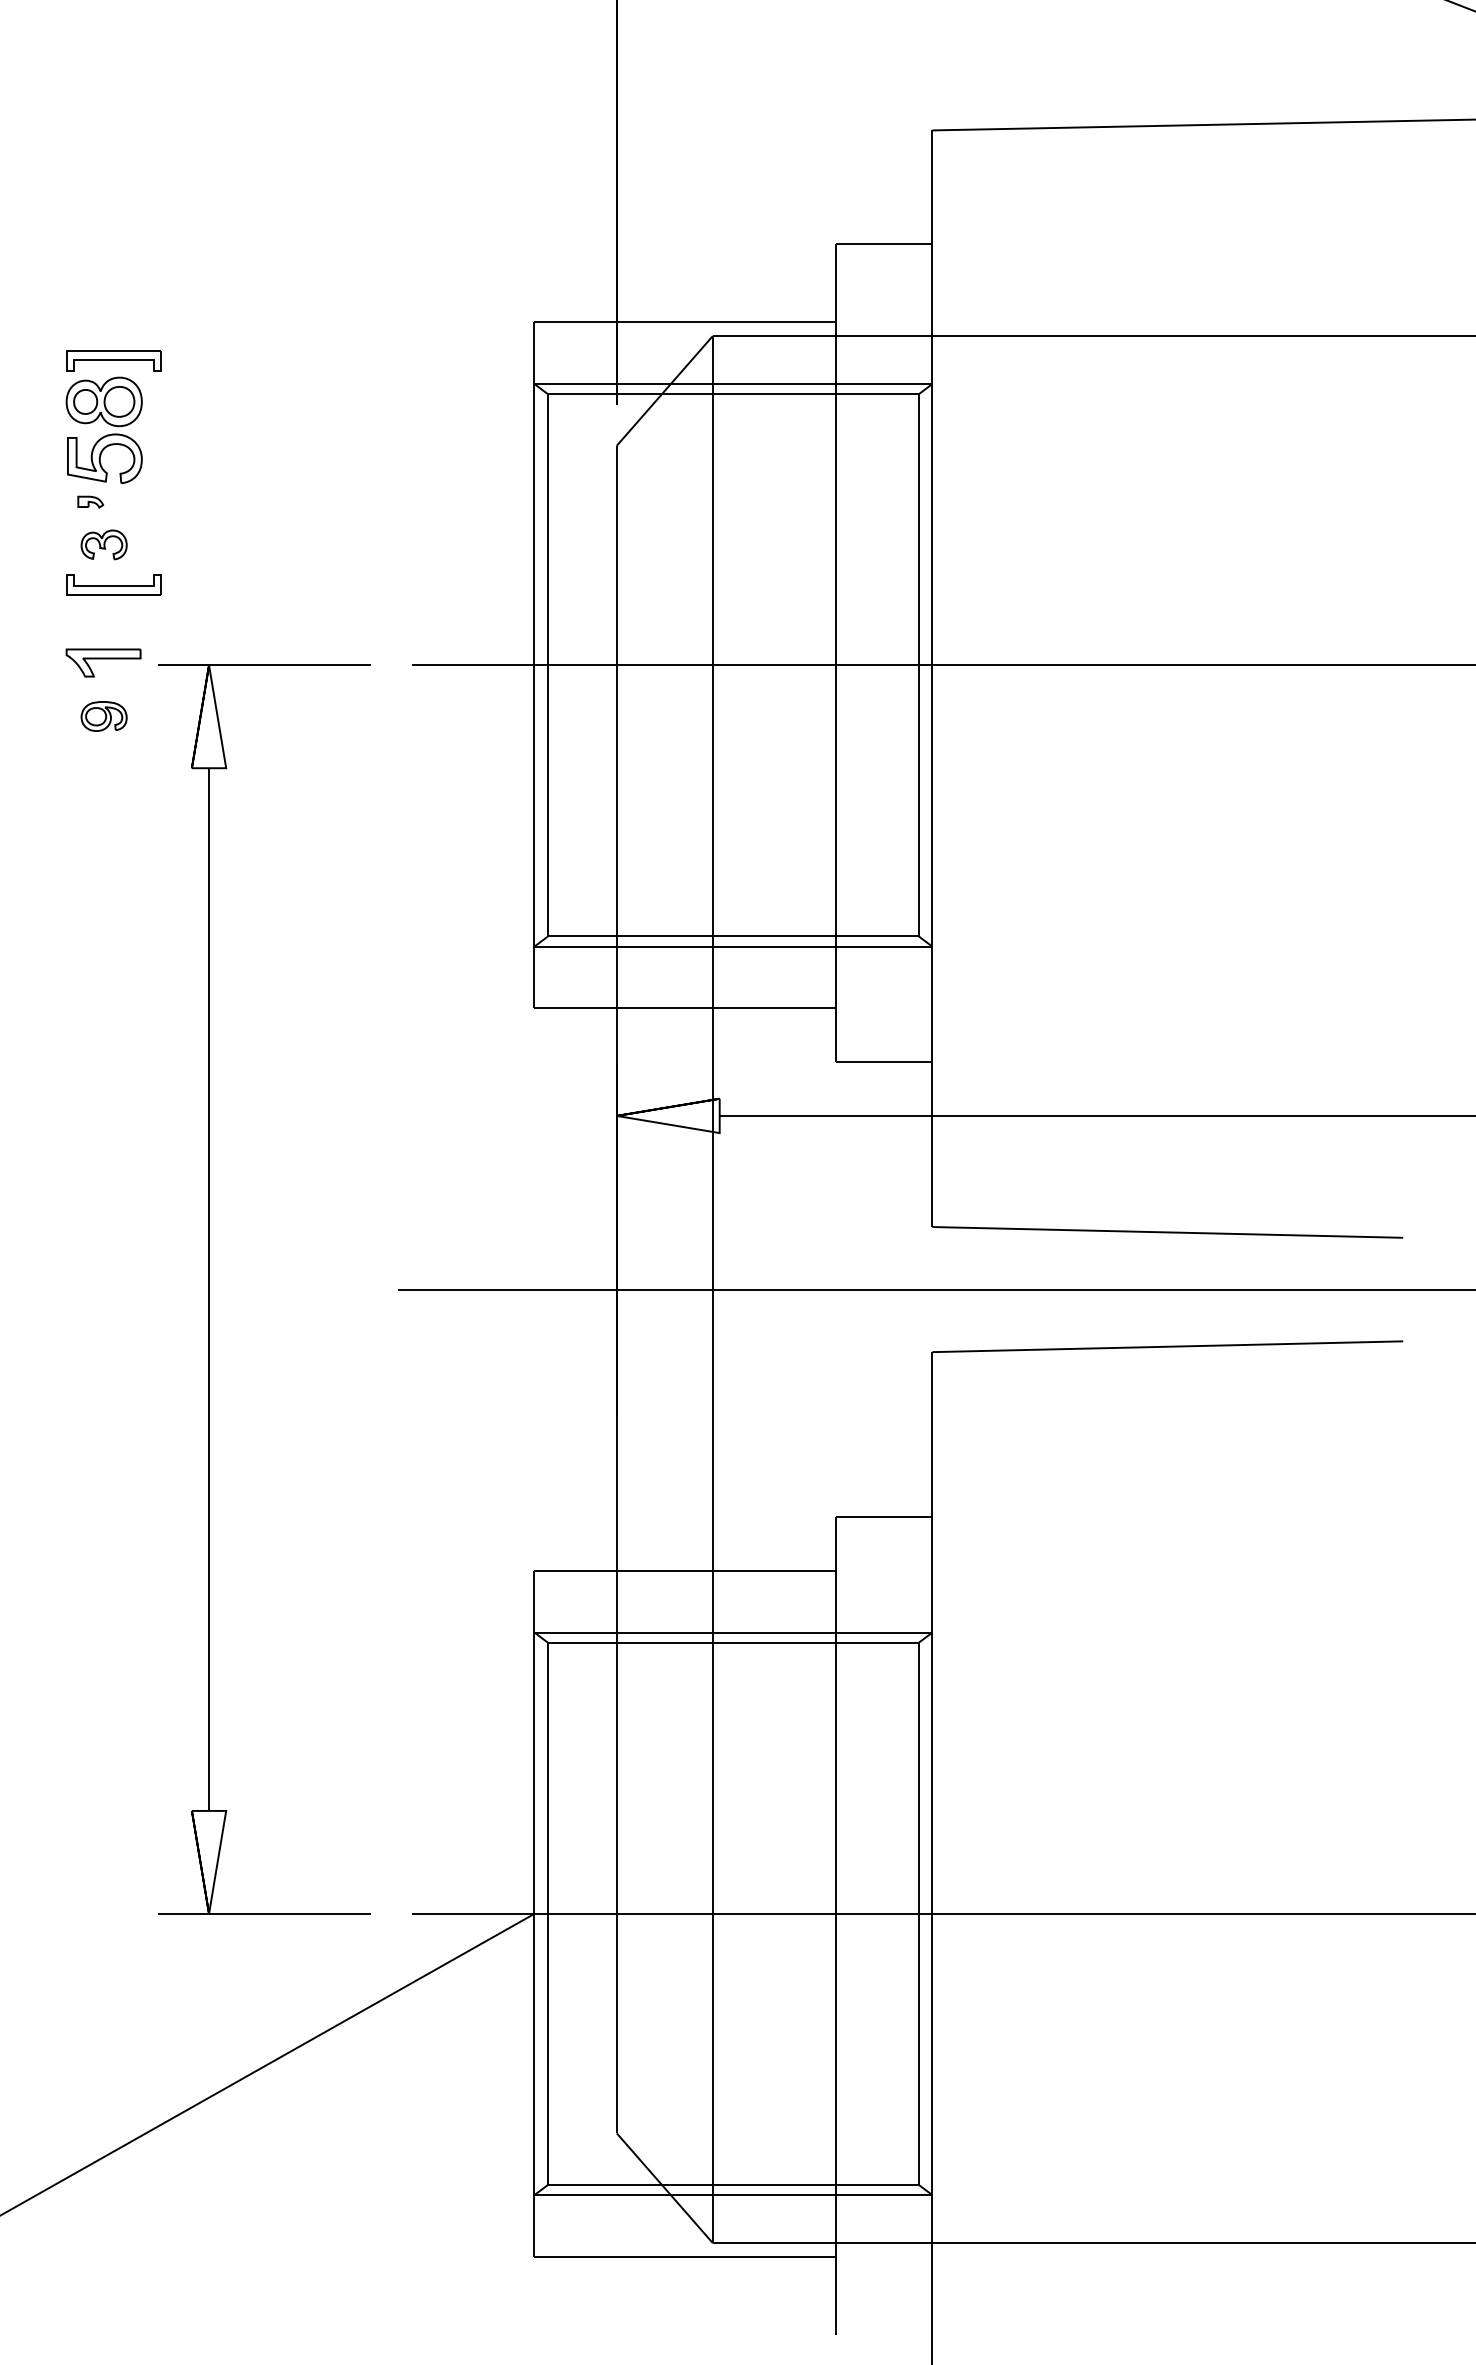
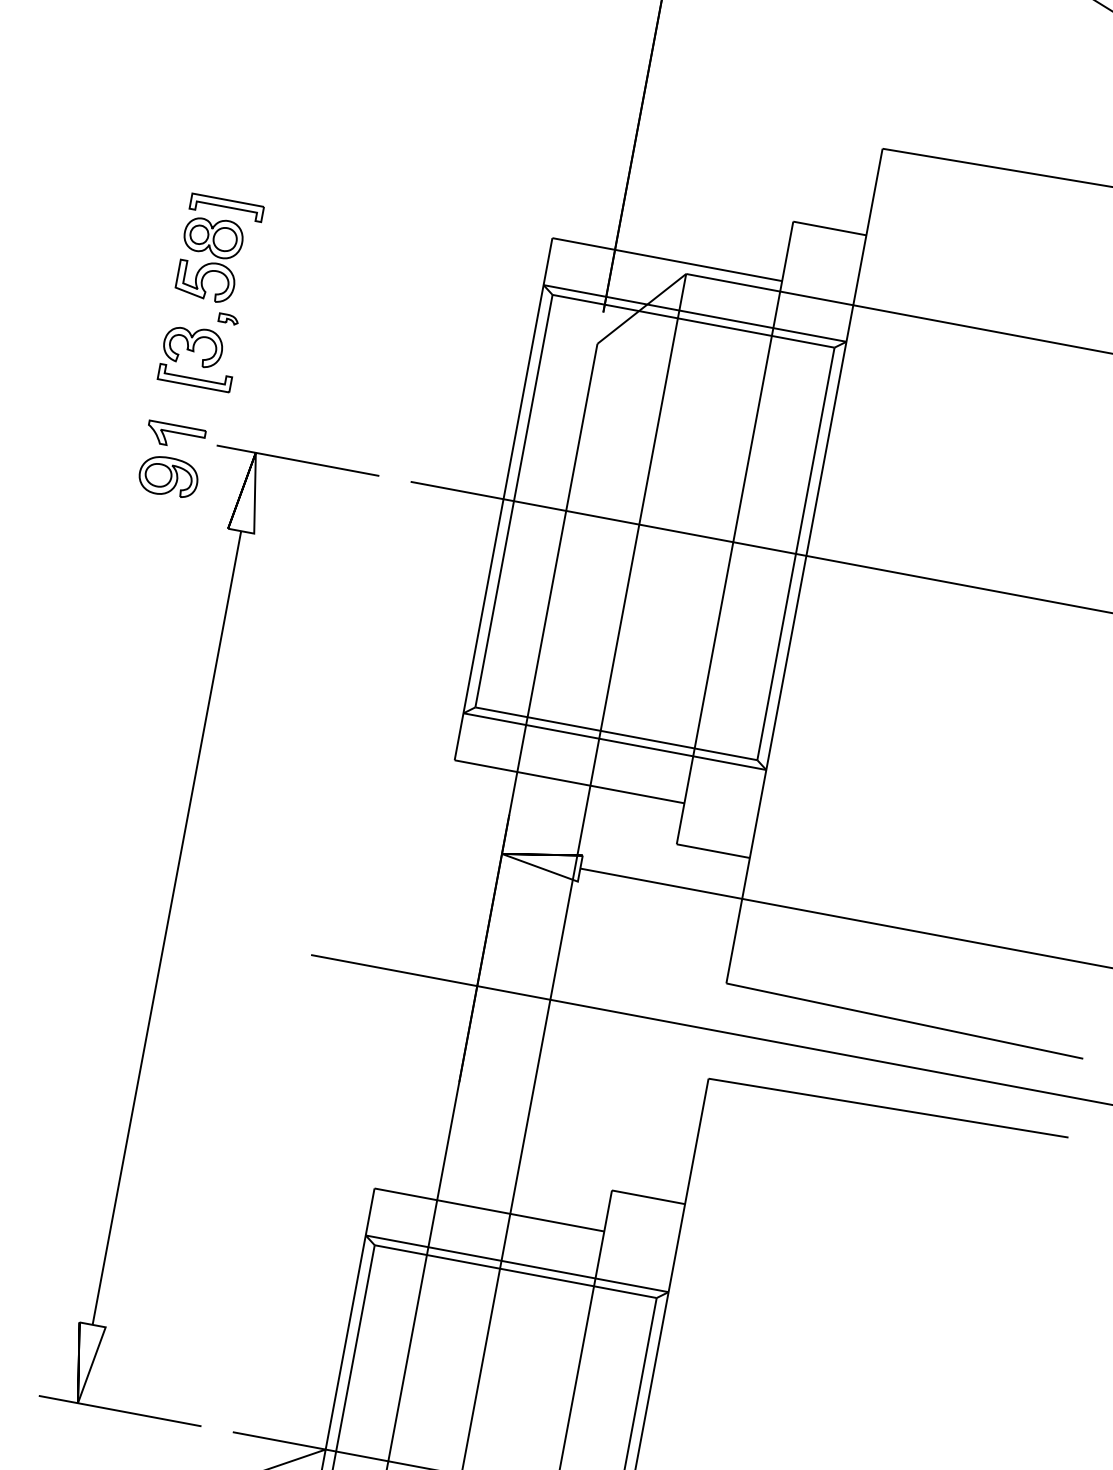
part: (90, 501) -> (228, 318), moved
part: (103, 544) -> (192, 345), size x1.67
part: (103, 716) -> (168, 476), size x1.67

